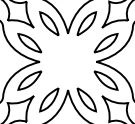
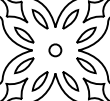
part: (67, 61) -> (55, 50), added

